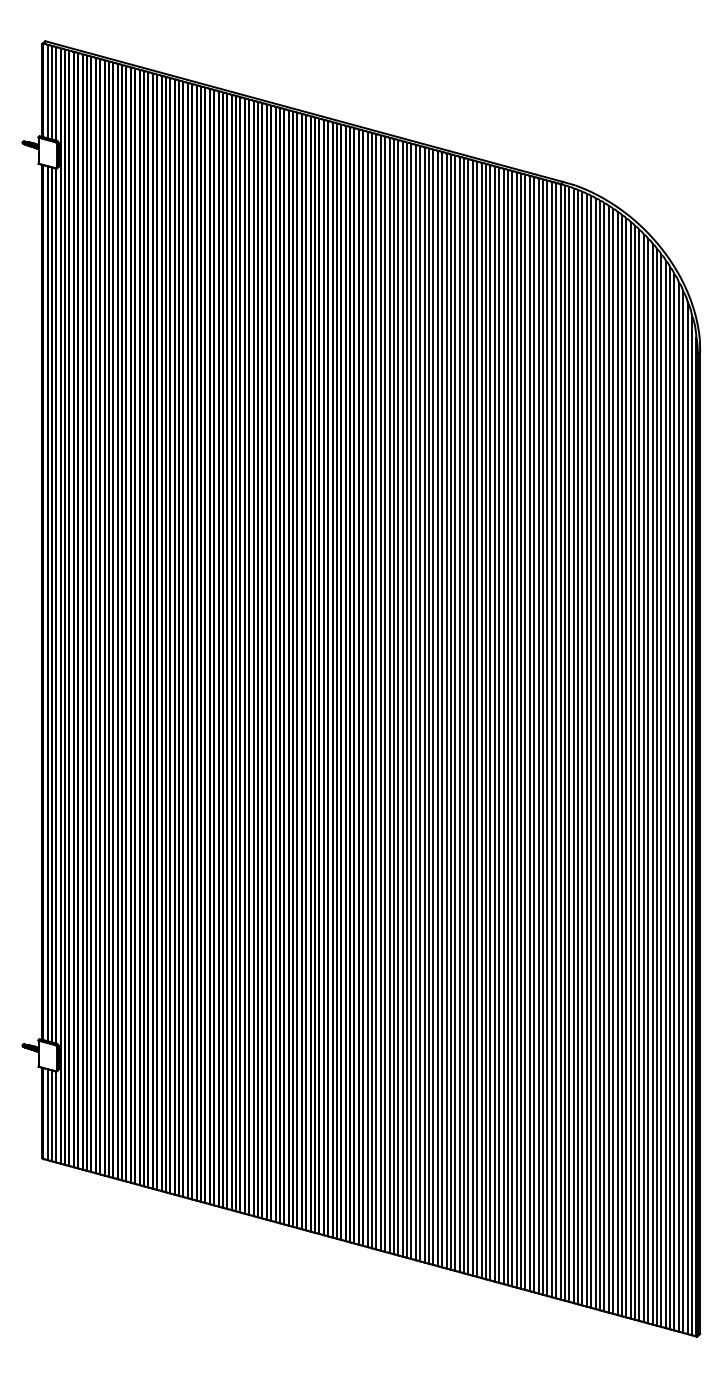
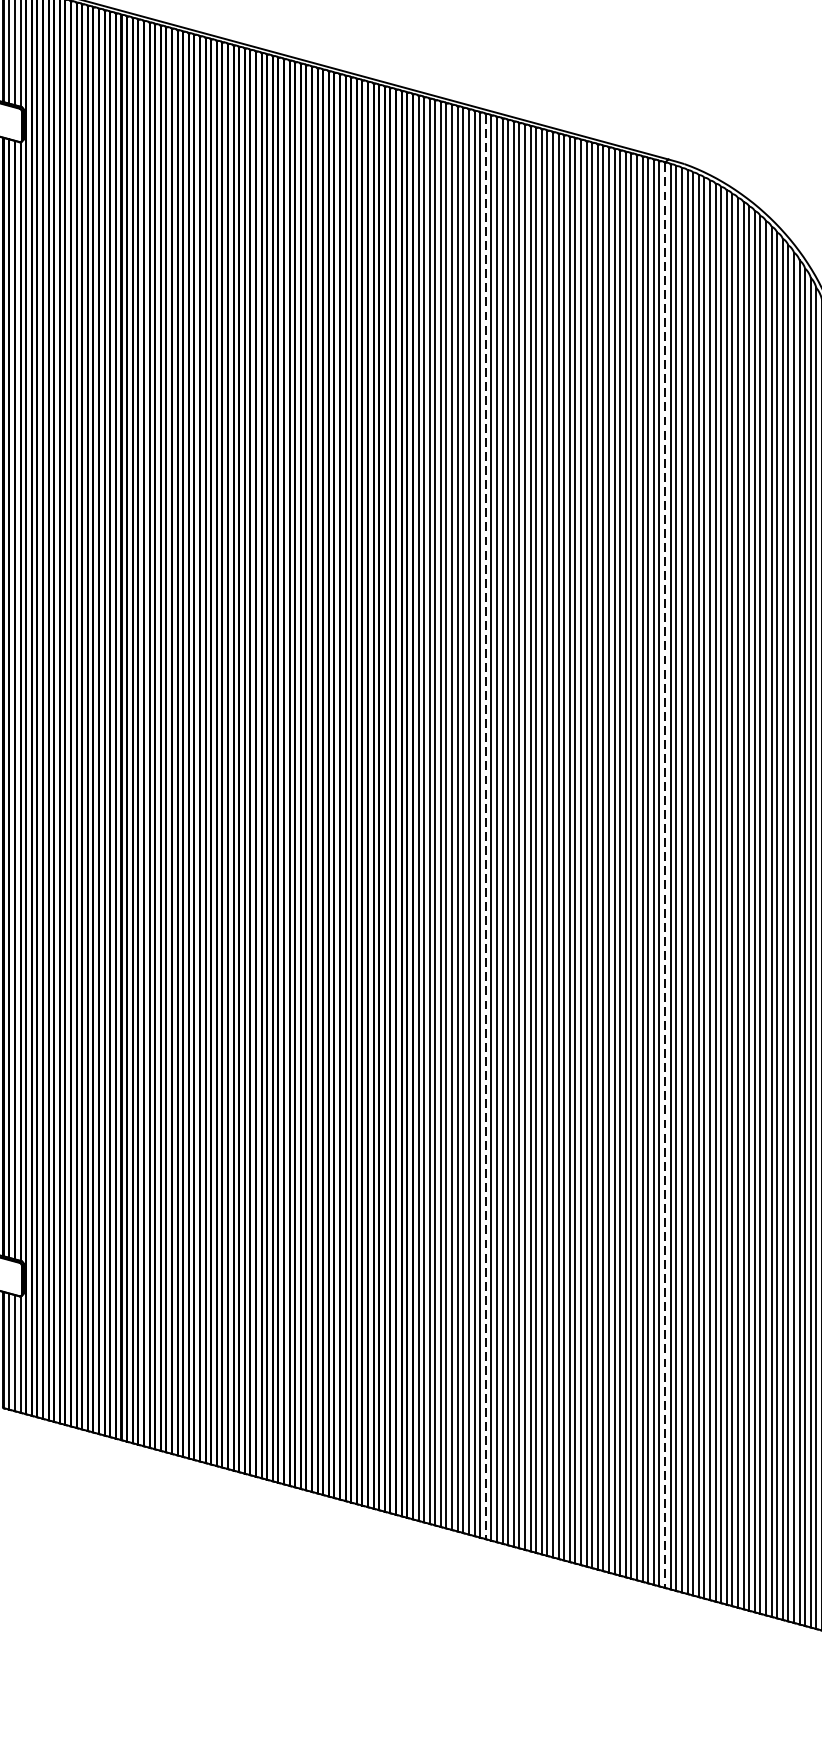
line: (420, 704) -> (486, 827), solid -> dashed
line: (560, 742) -> (665, 875), solid -> dashed

